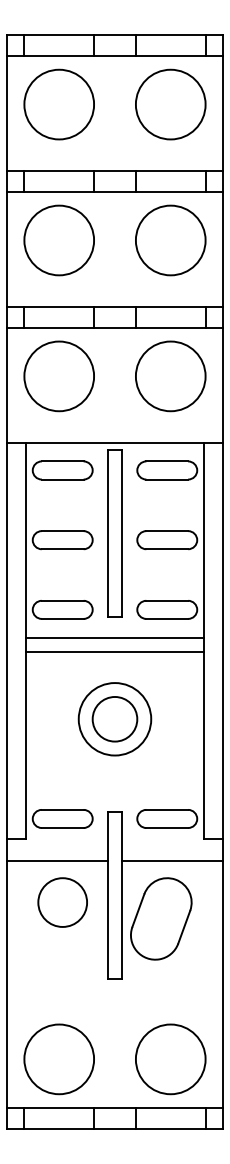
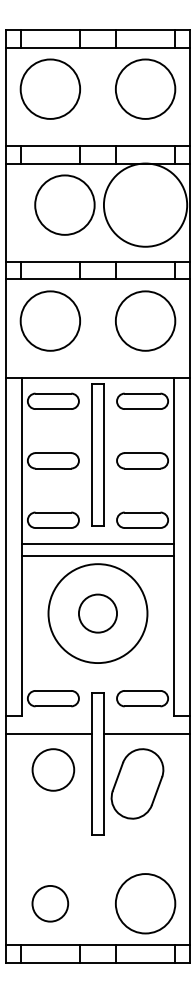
circle: (58, 240) -> (64, 205), moved
circle: (170, 240) -> (145, 205), size x1.4
circle: (114, 719) -> (97, 613), size x1.6
circle: (58, 1059) -> (49, 903), size x0.6

